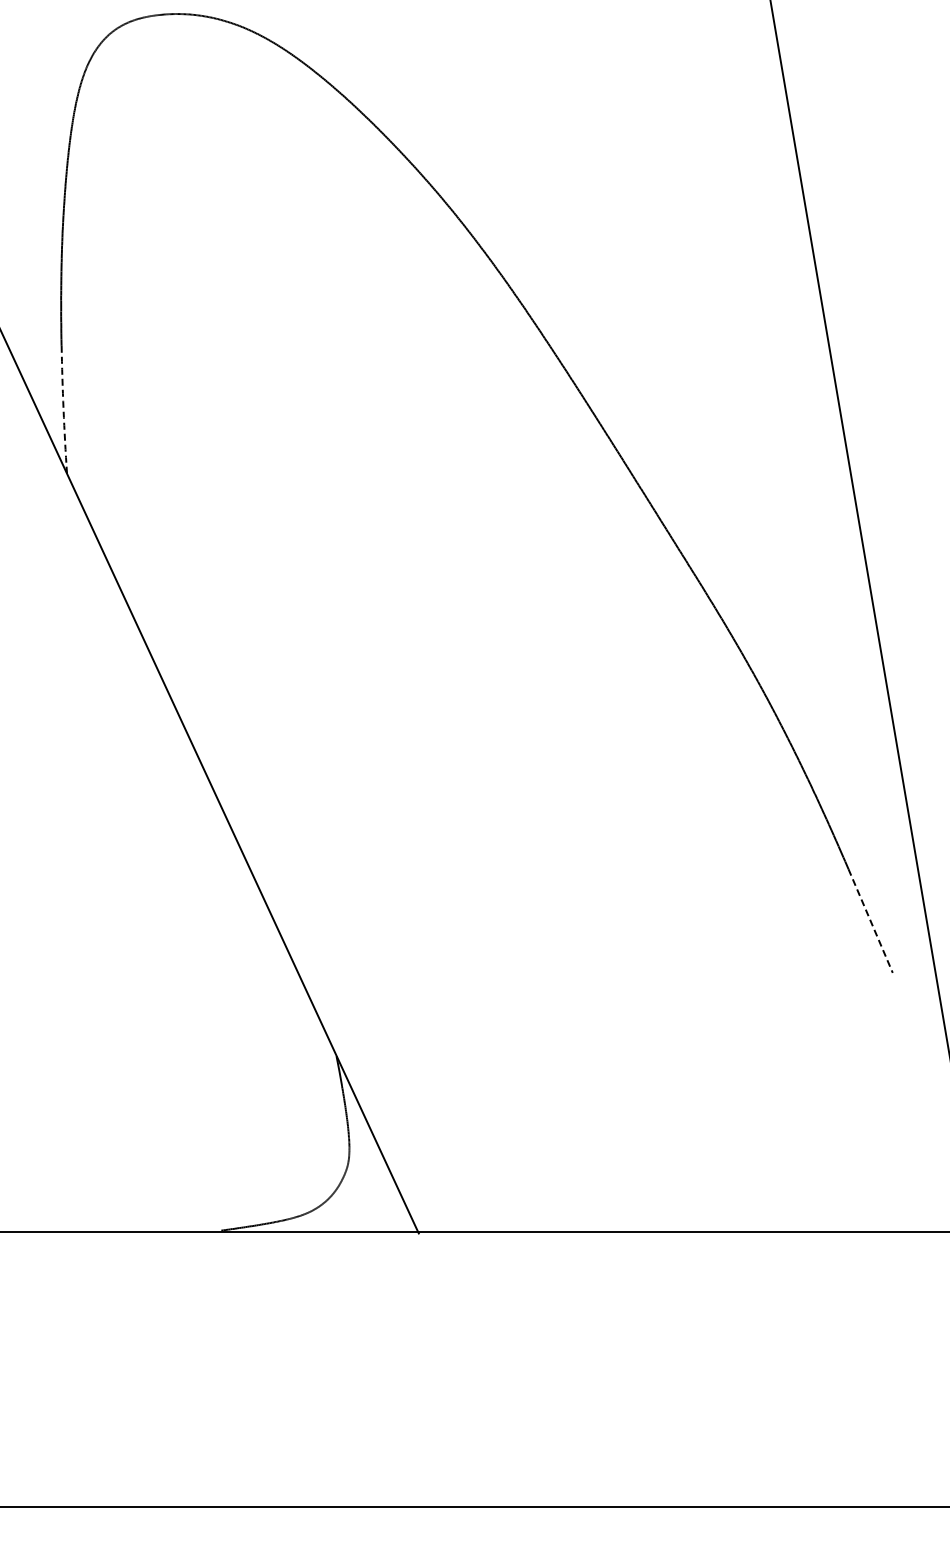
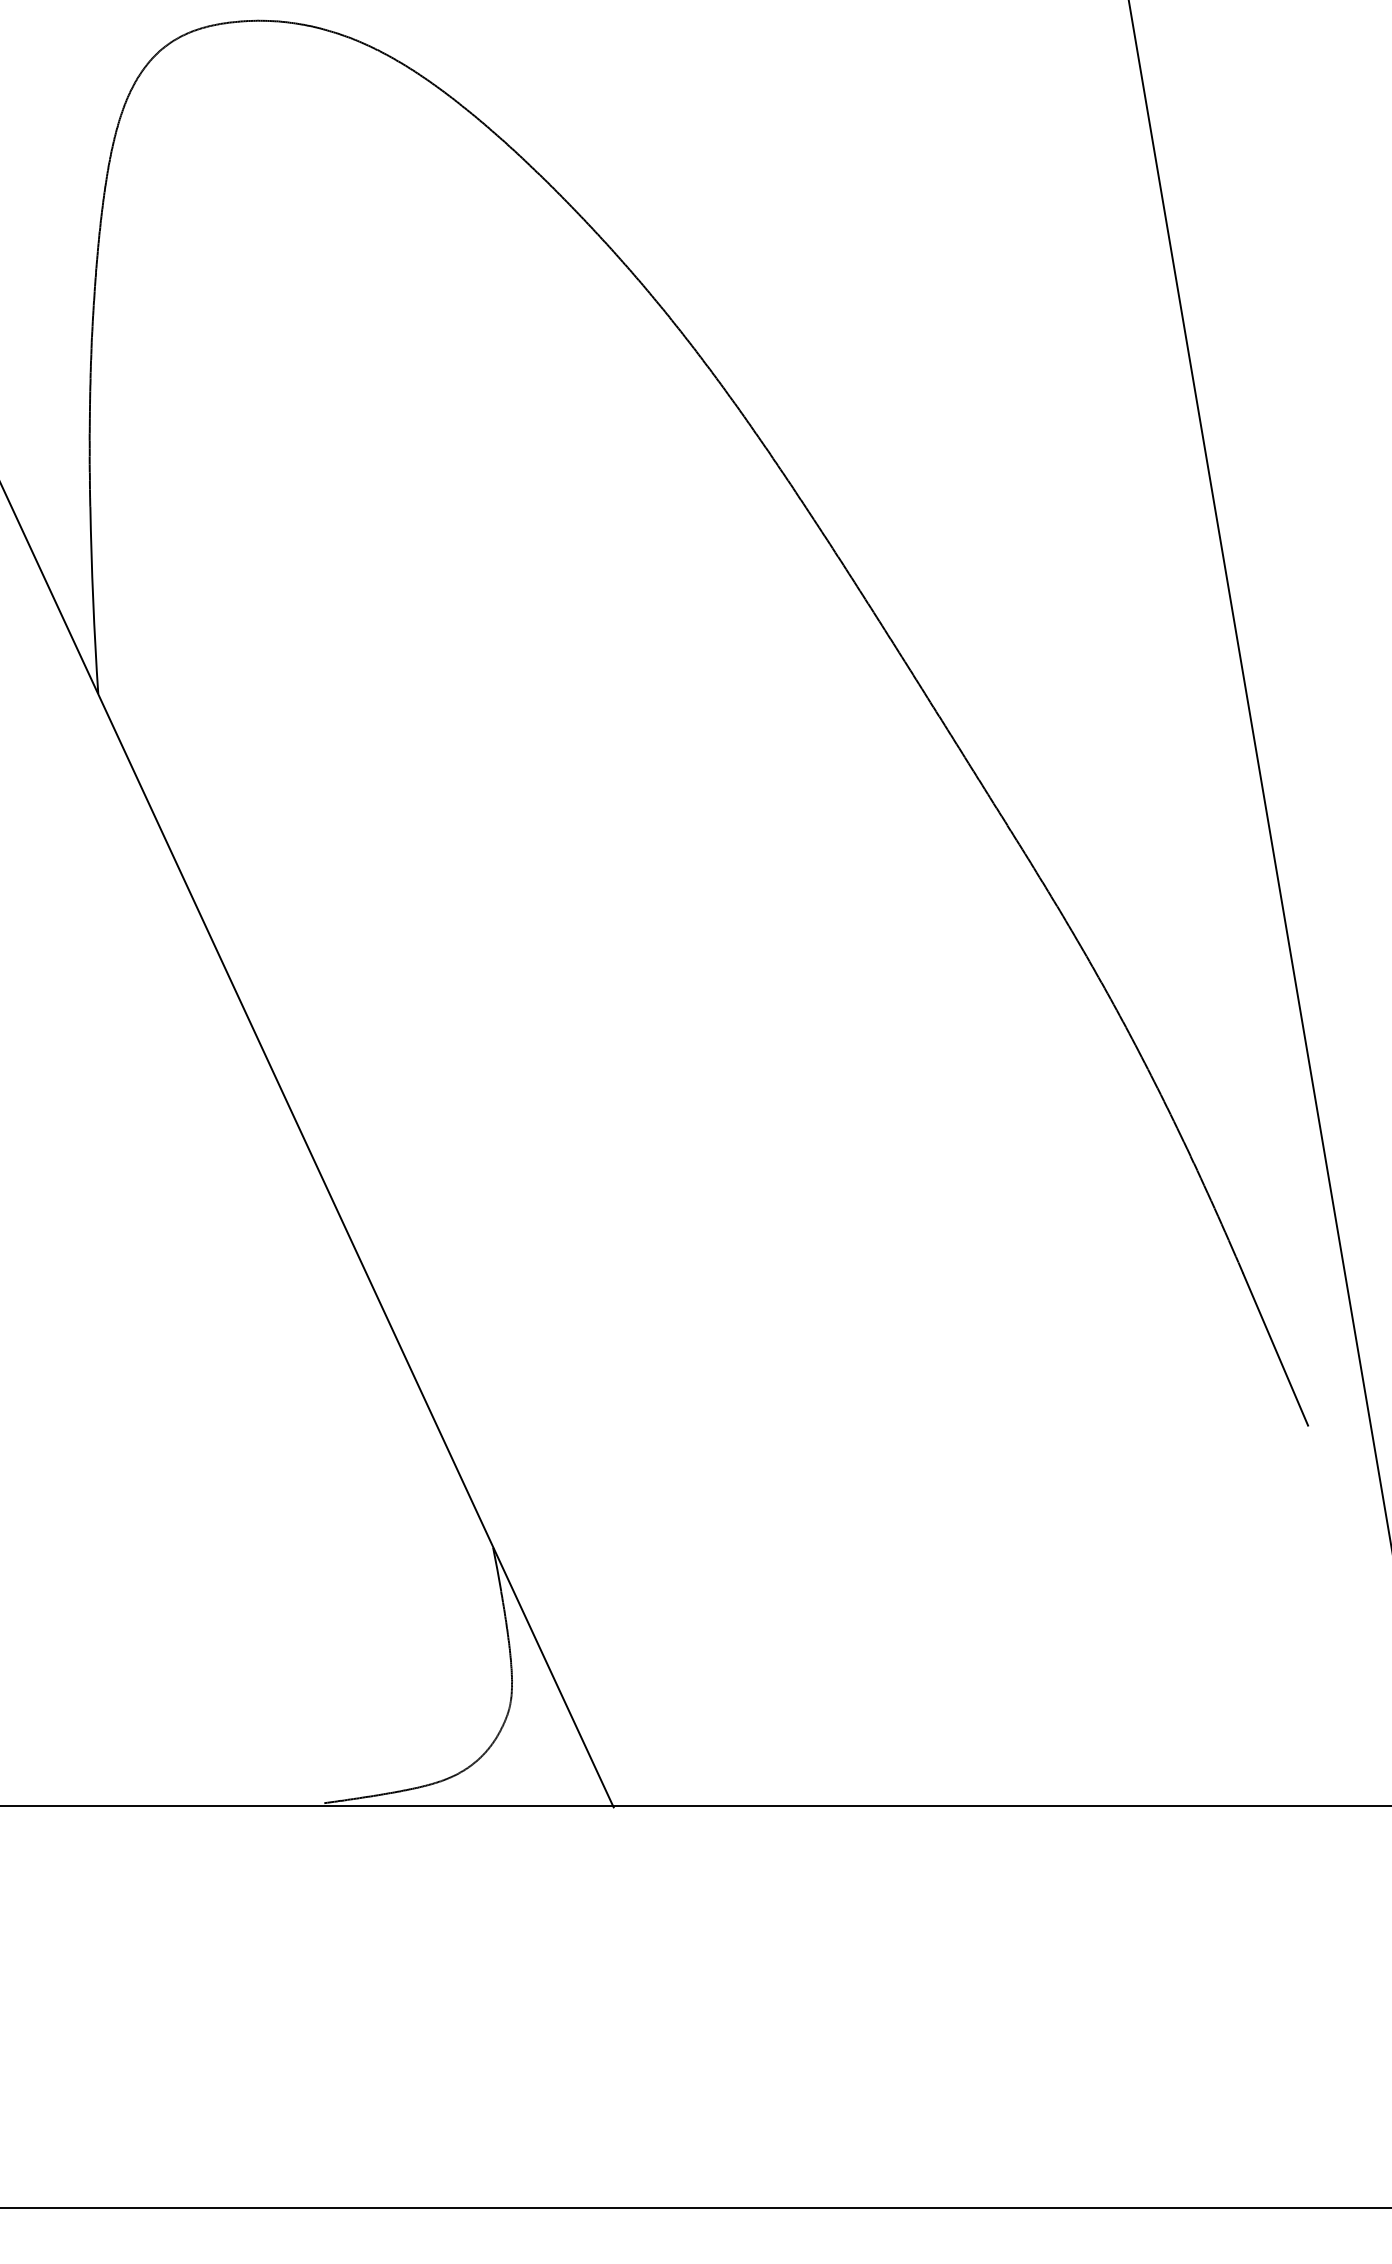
arc: (63, 409) -> (93, 600), dashed -> solid
line: (870, 921) -> (1275, 1350), dashed -> solid

